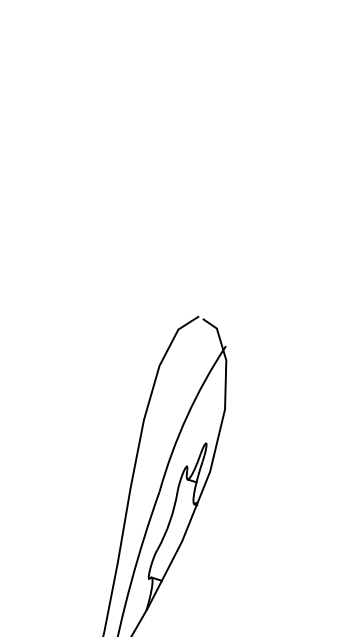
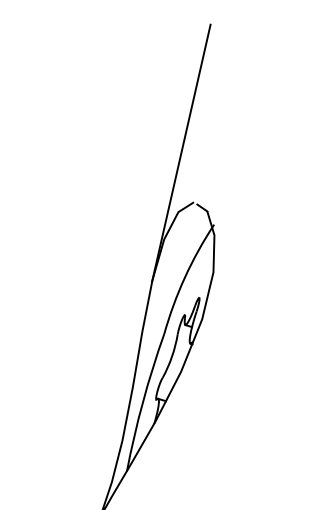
line: (182, 250) -> (181, 152), added

